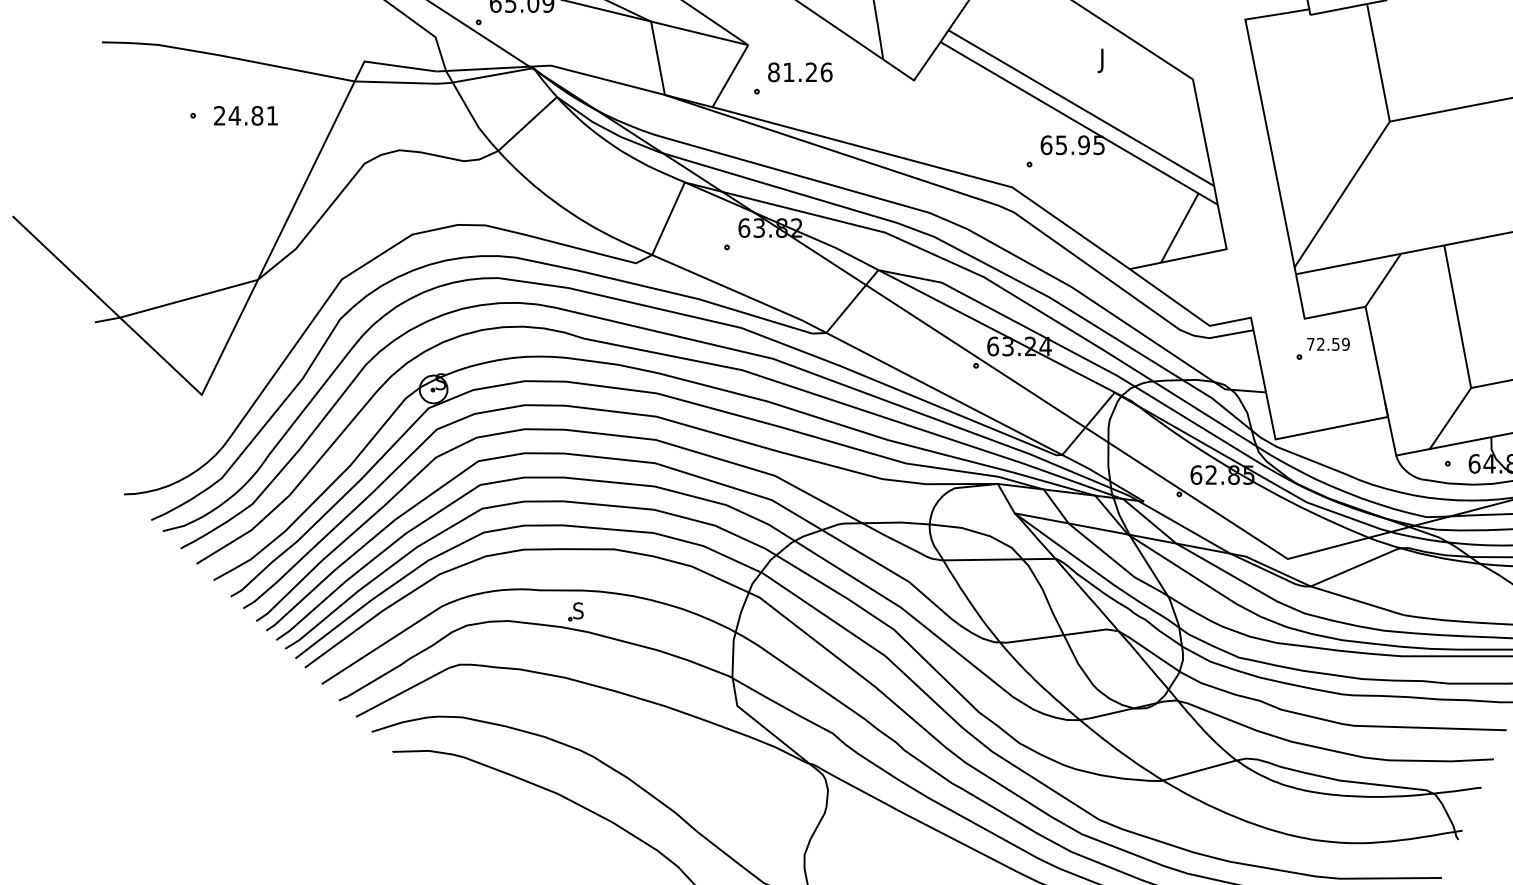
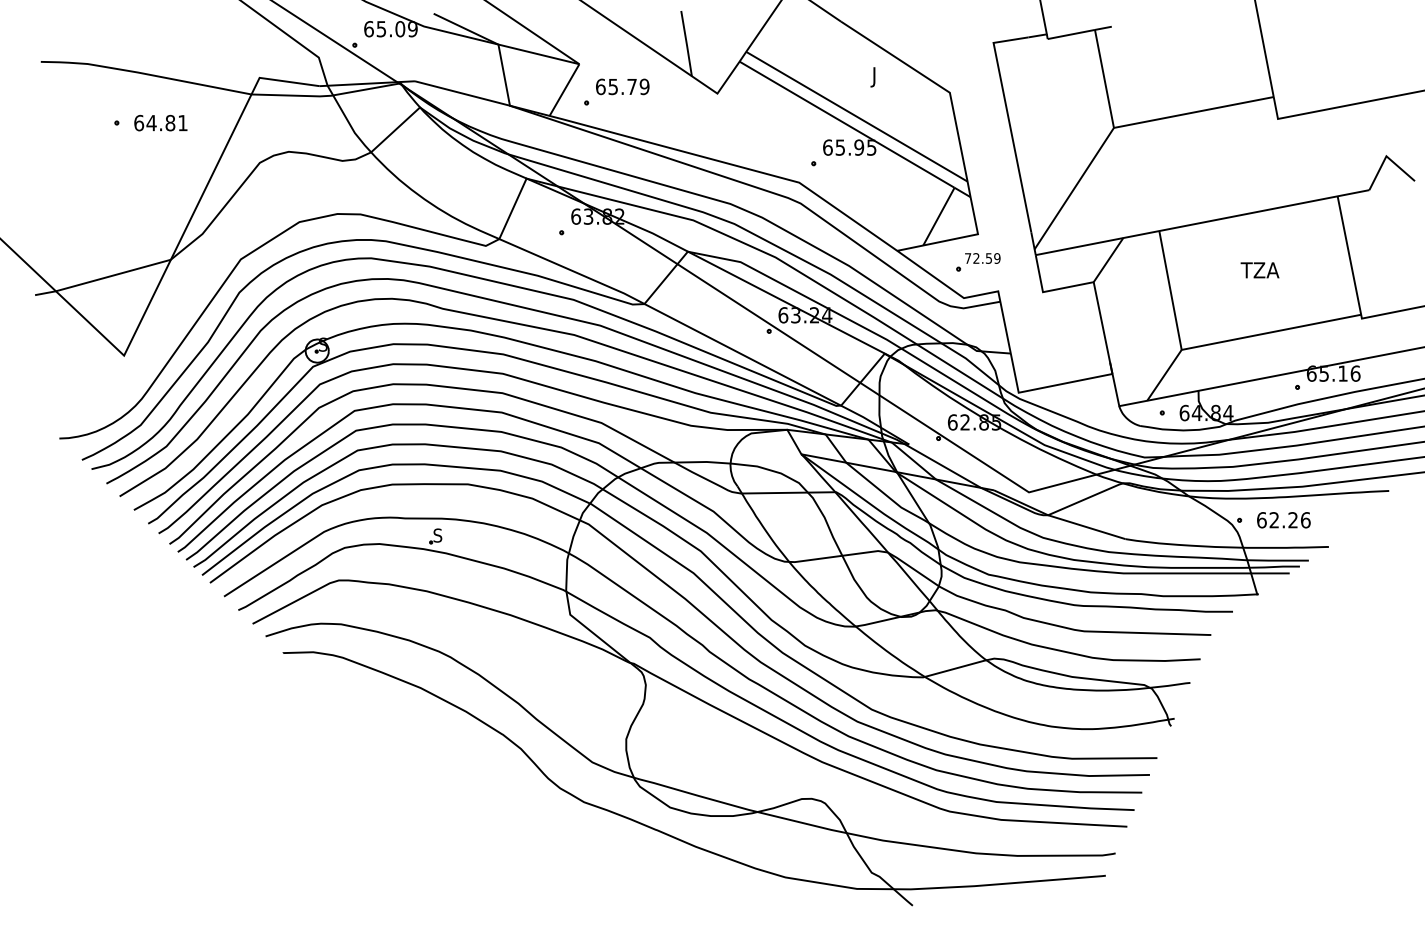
text: (799, 71) -> (622, 86), 81.26 -> 65.79
text: (220, 115) -> (139, 122), 24.81 -> 64.81
part: (1323, 349) -> (978, 262), moved

